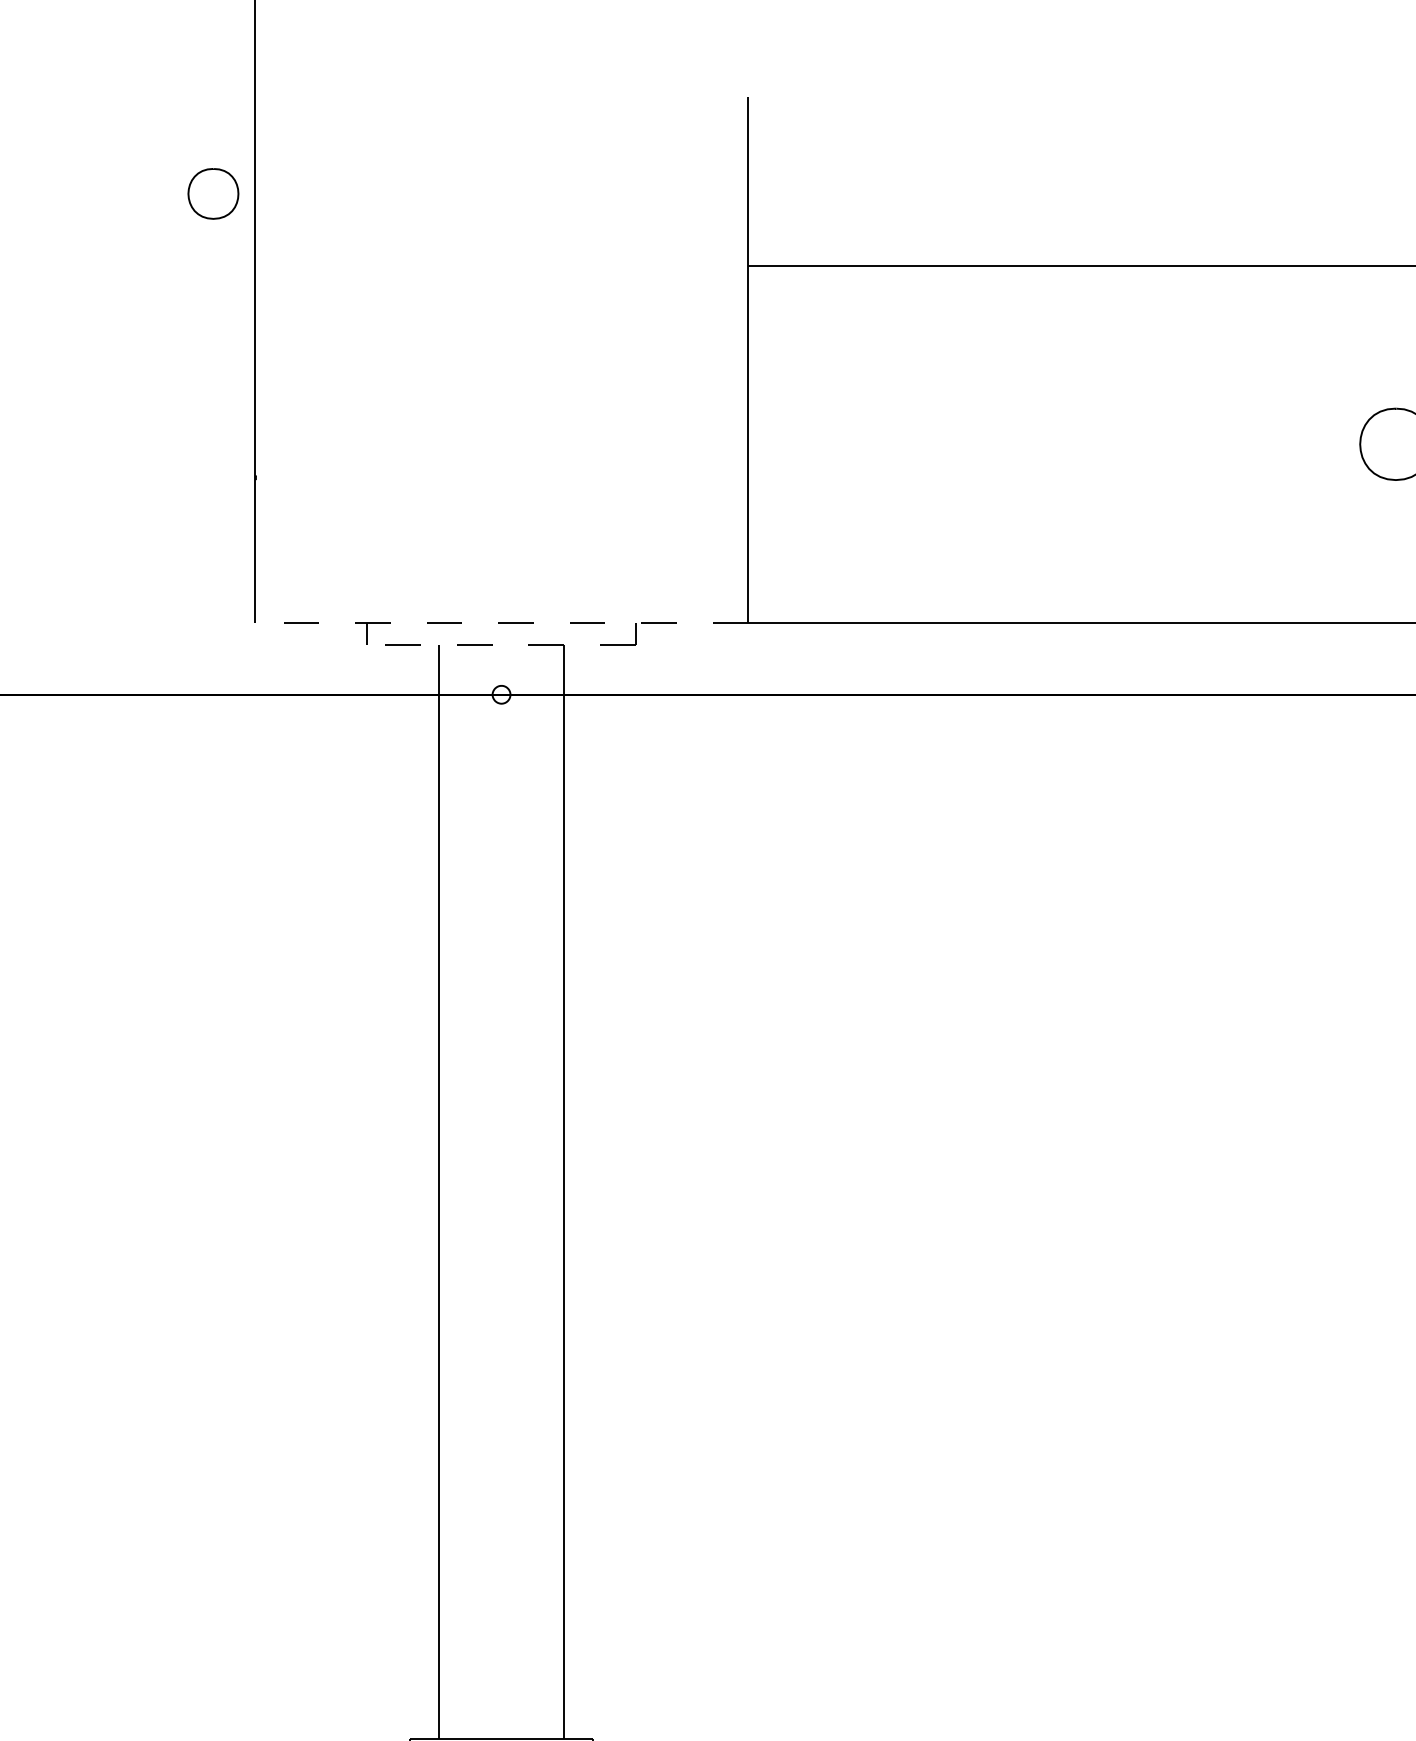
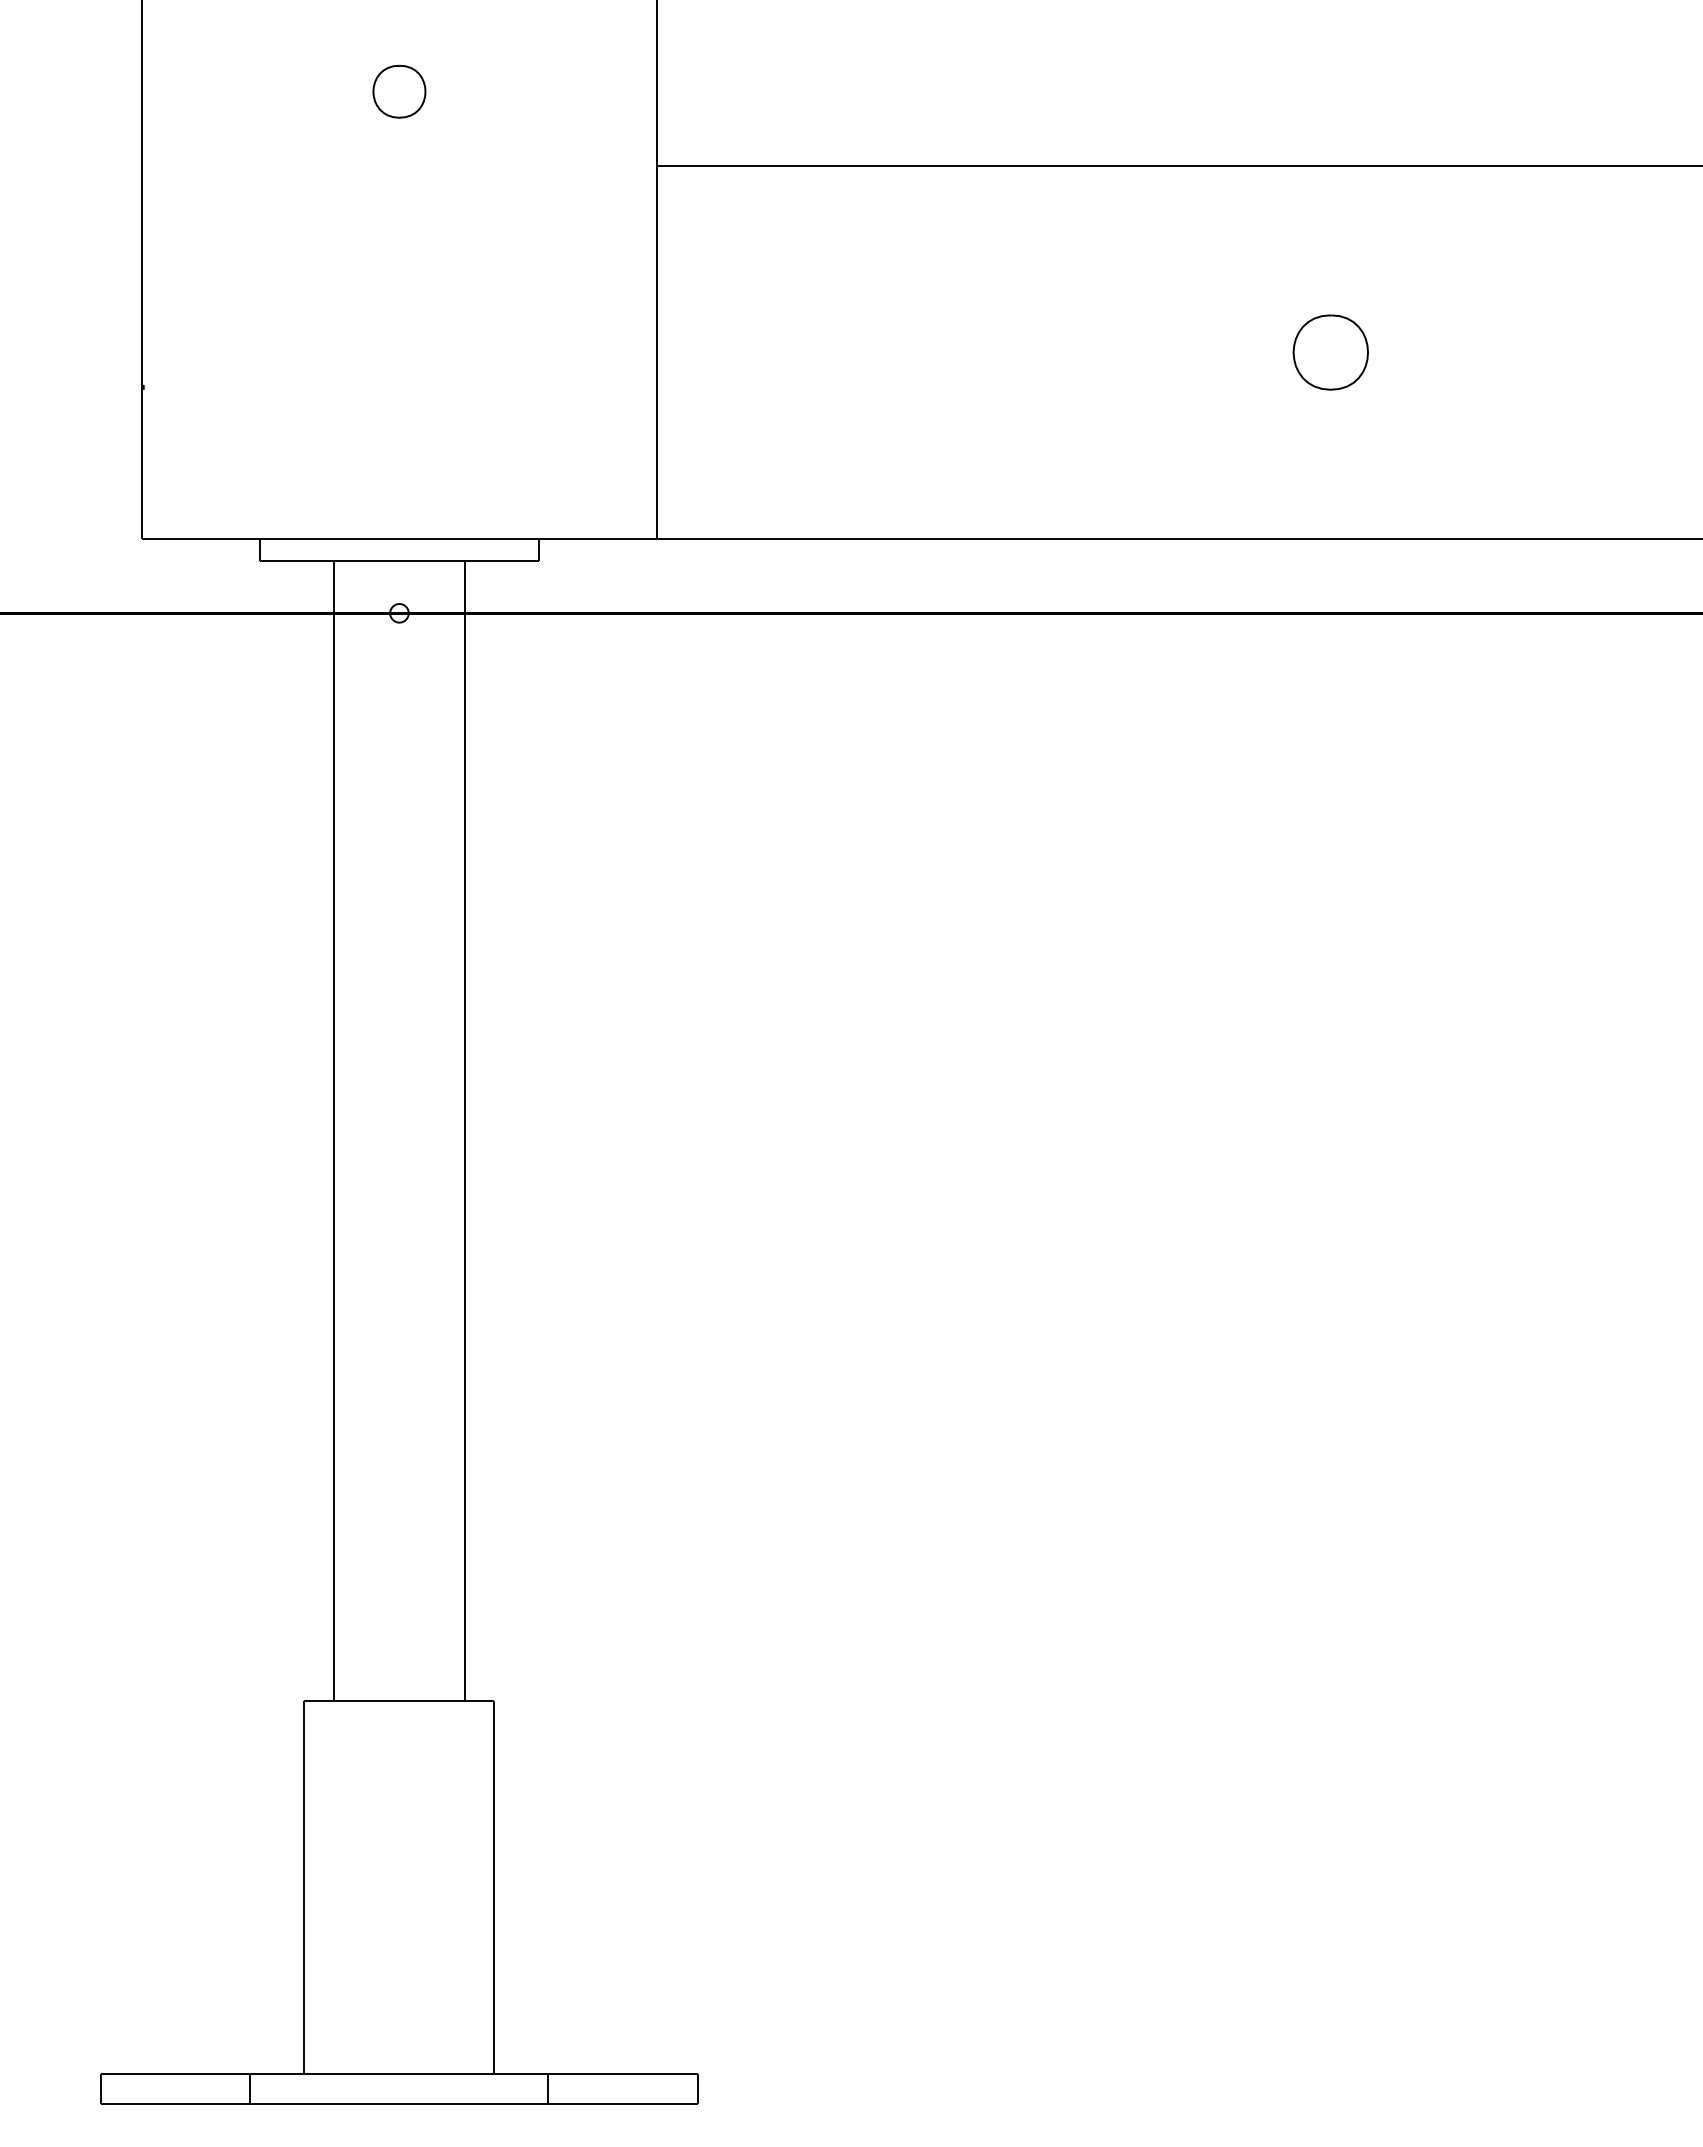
part: (213, 193) -> (399, 91), moved
line: (500, 622) -> (398, 538), dashed -> solid
line: (501, 645) -> (399, 561), dashed -> solid

